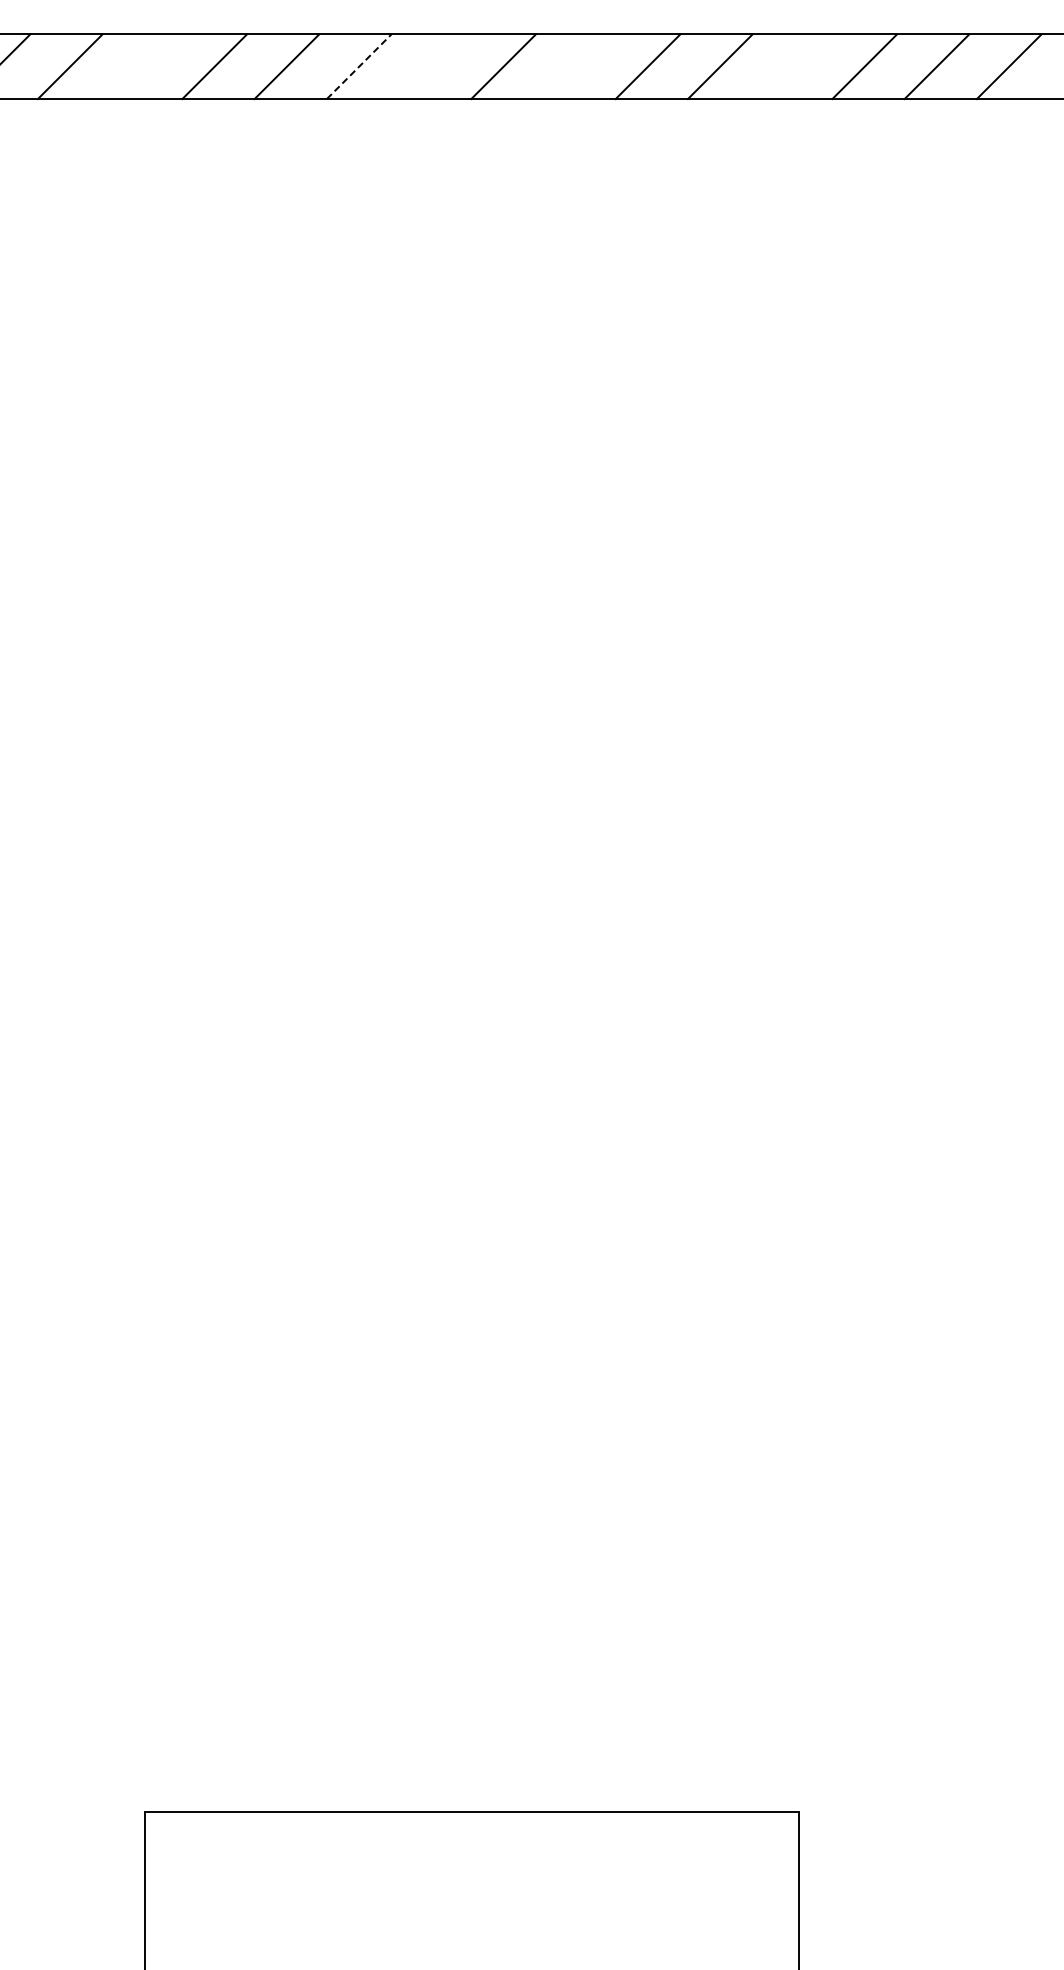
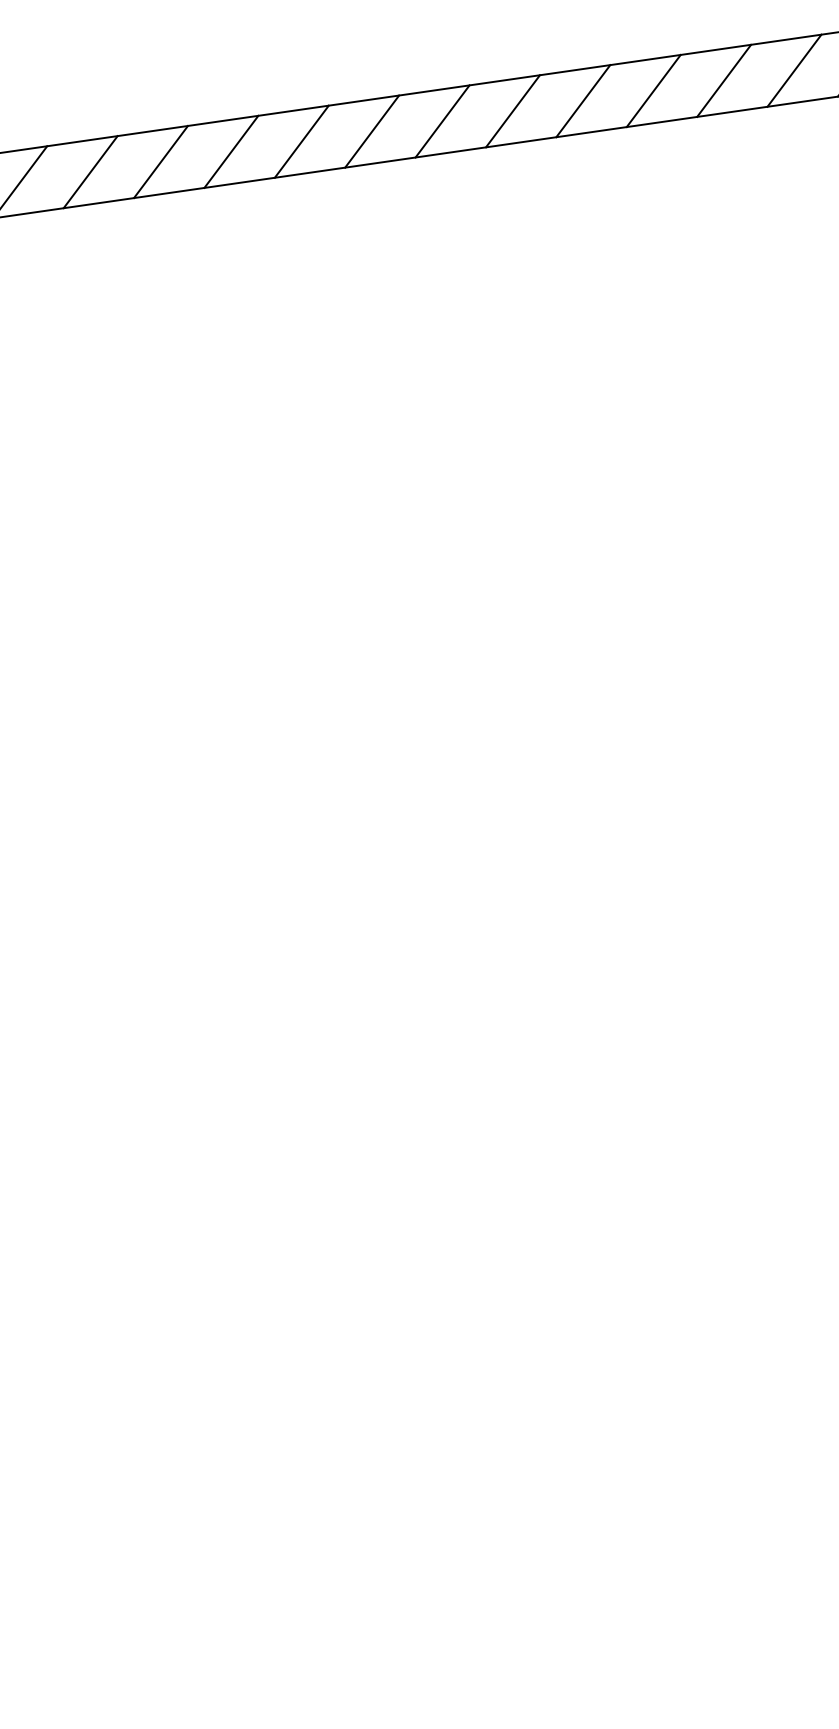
line: (142, 66) -> (90, 171), added
line: (359, 66) -> (302, 141), dashed -> solid
line: (431, 66) -> (372, 131), added
line: (575, 66) -> (512, 111), added
line: (792, 66) -> (724, 80), added

